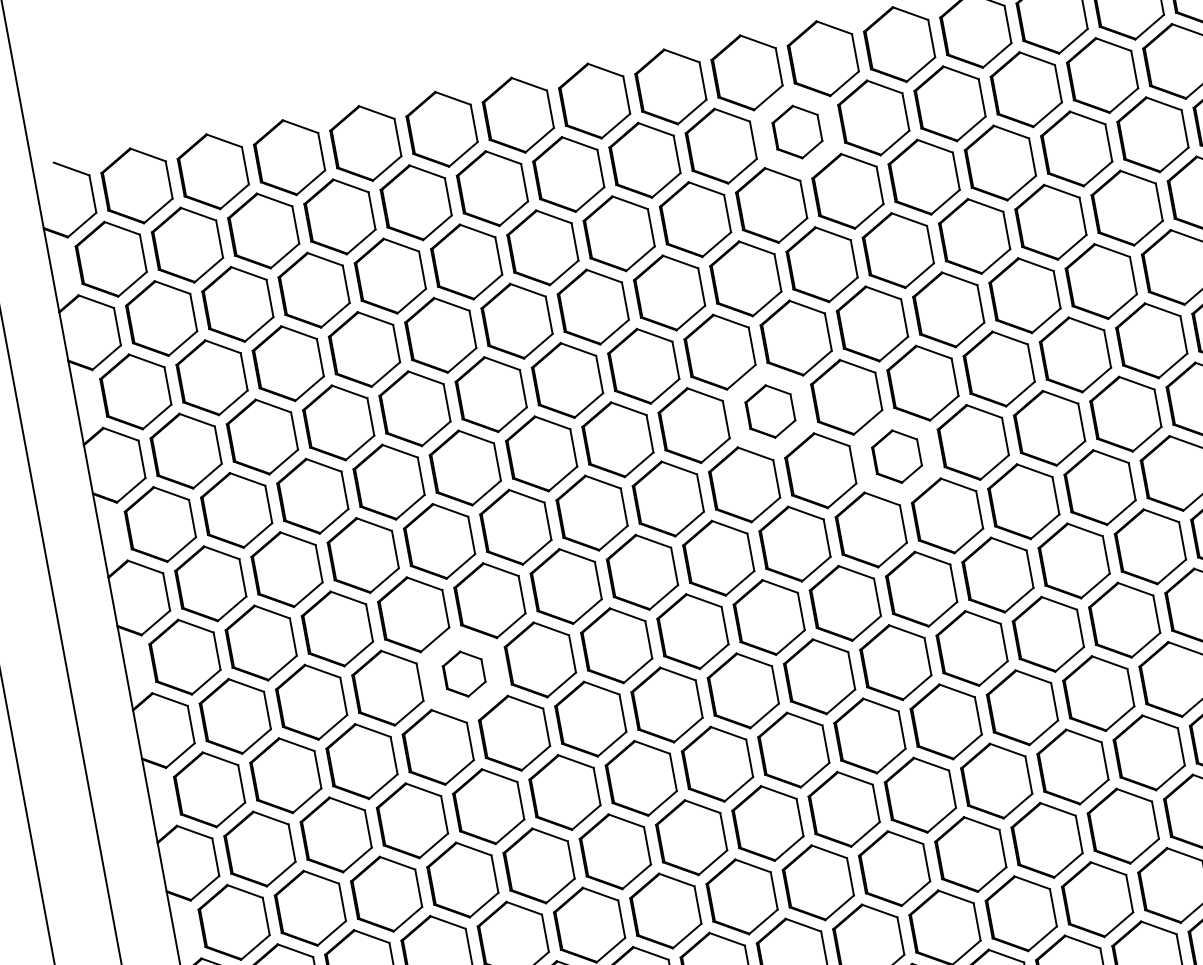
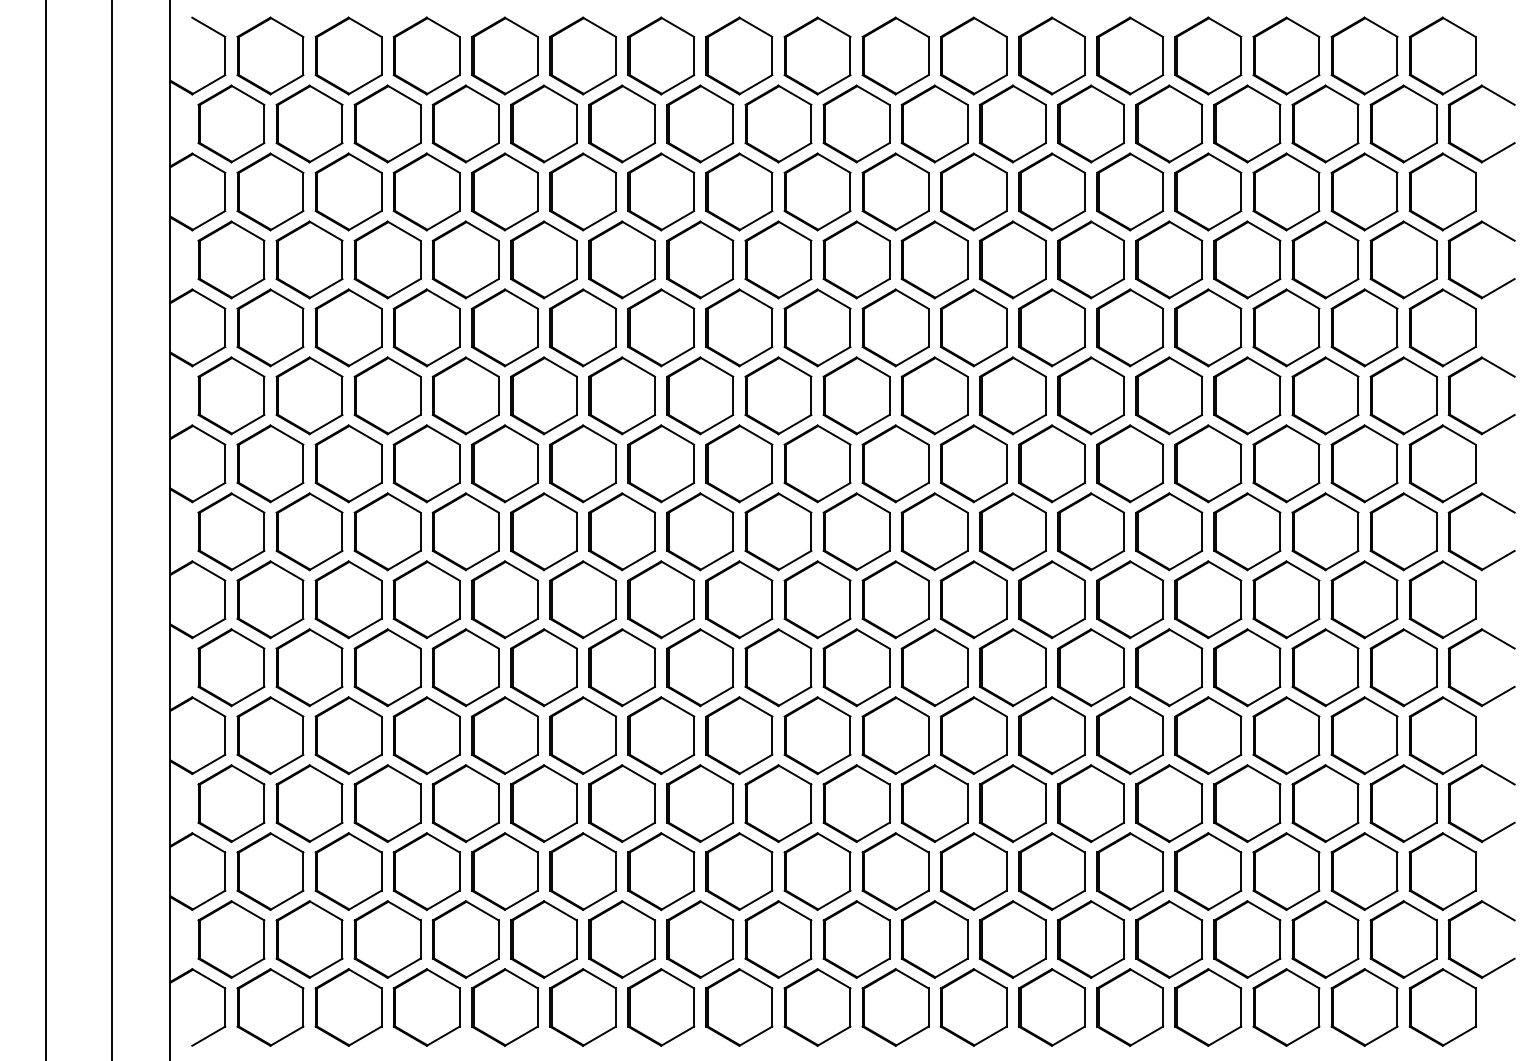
part: (797, 131) -> (934, 123), size x1.43
part: (770, 411) -> (856, 395), size x1.43
part: (896, 456) -> (973, 463), size x1.43
part: (463, 673) -> (504, 599), size x1.67

